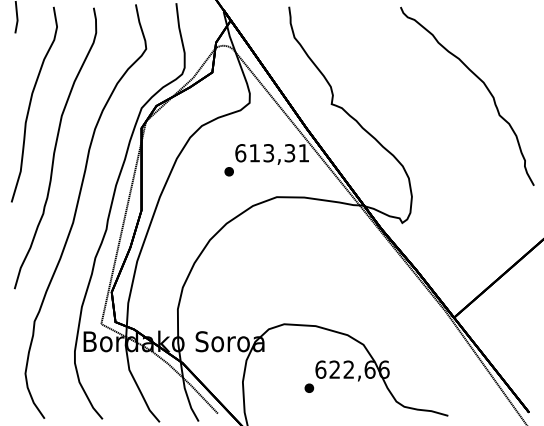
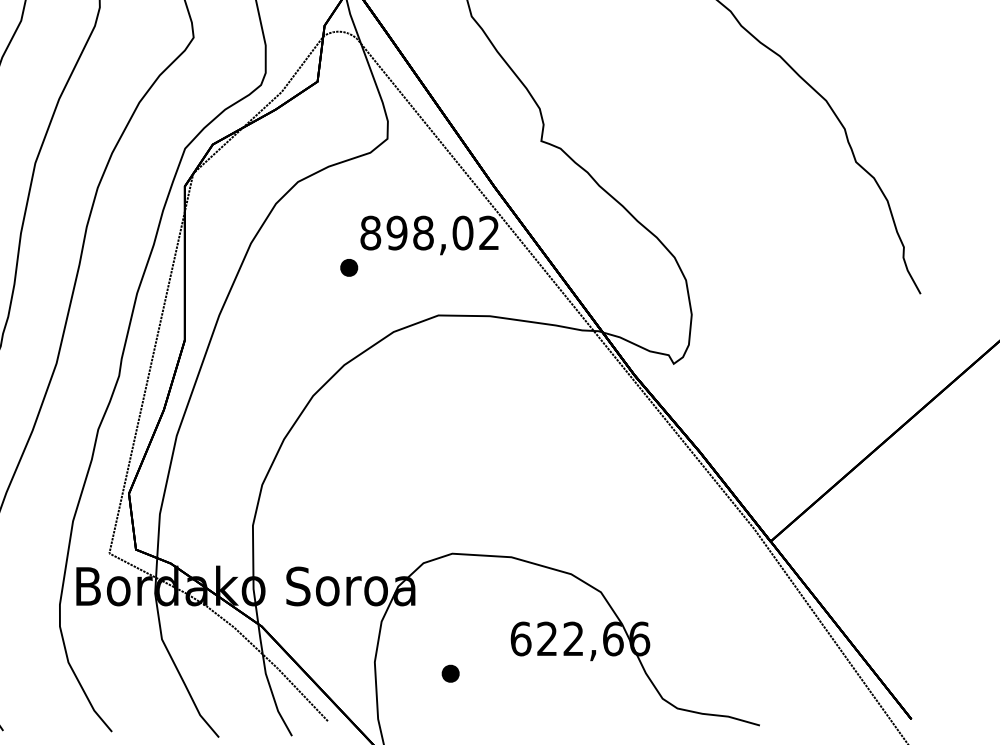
text: (271, 153) -> (428, 233), 613,31 -> 898,02
part: (309, 387) -> (450, 672), moved

